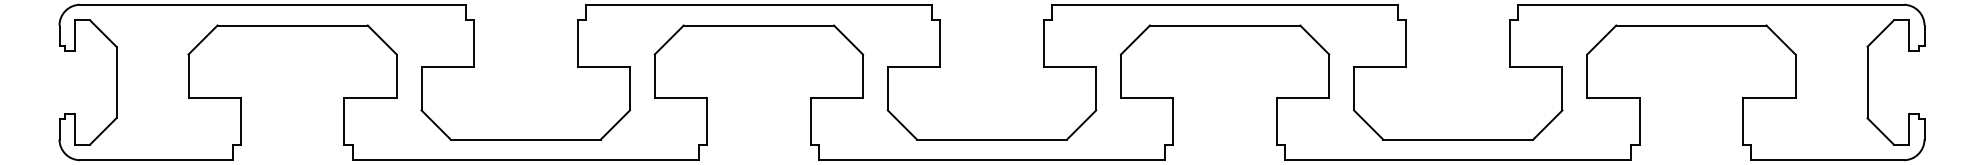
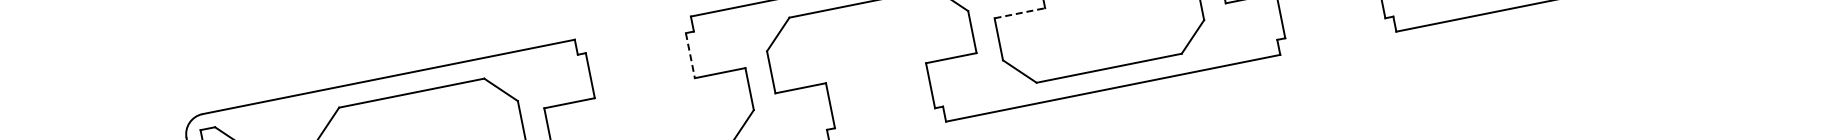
line: (577, 44) -> (690, 56), solid -> dashed
line: (914, 66) -> (1020, 12), solid -> dashed

